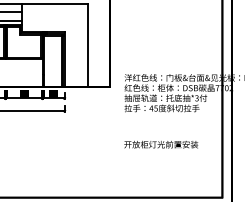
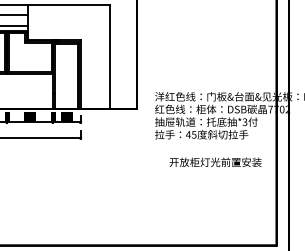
text: (161, 144) -> (215, 162), moved

